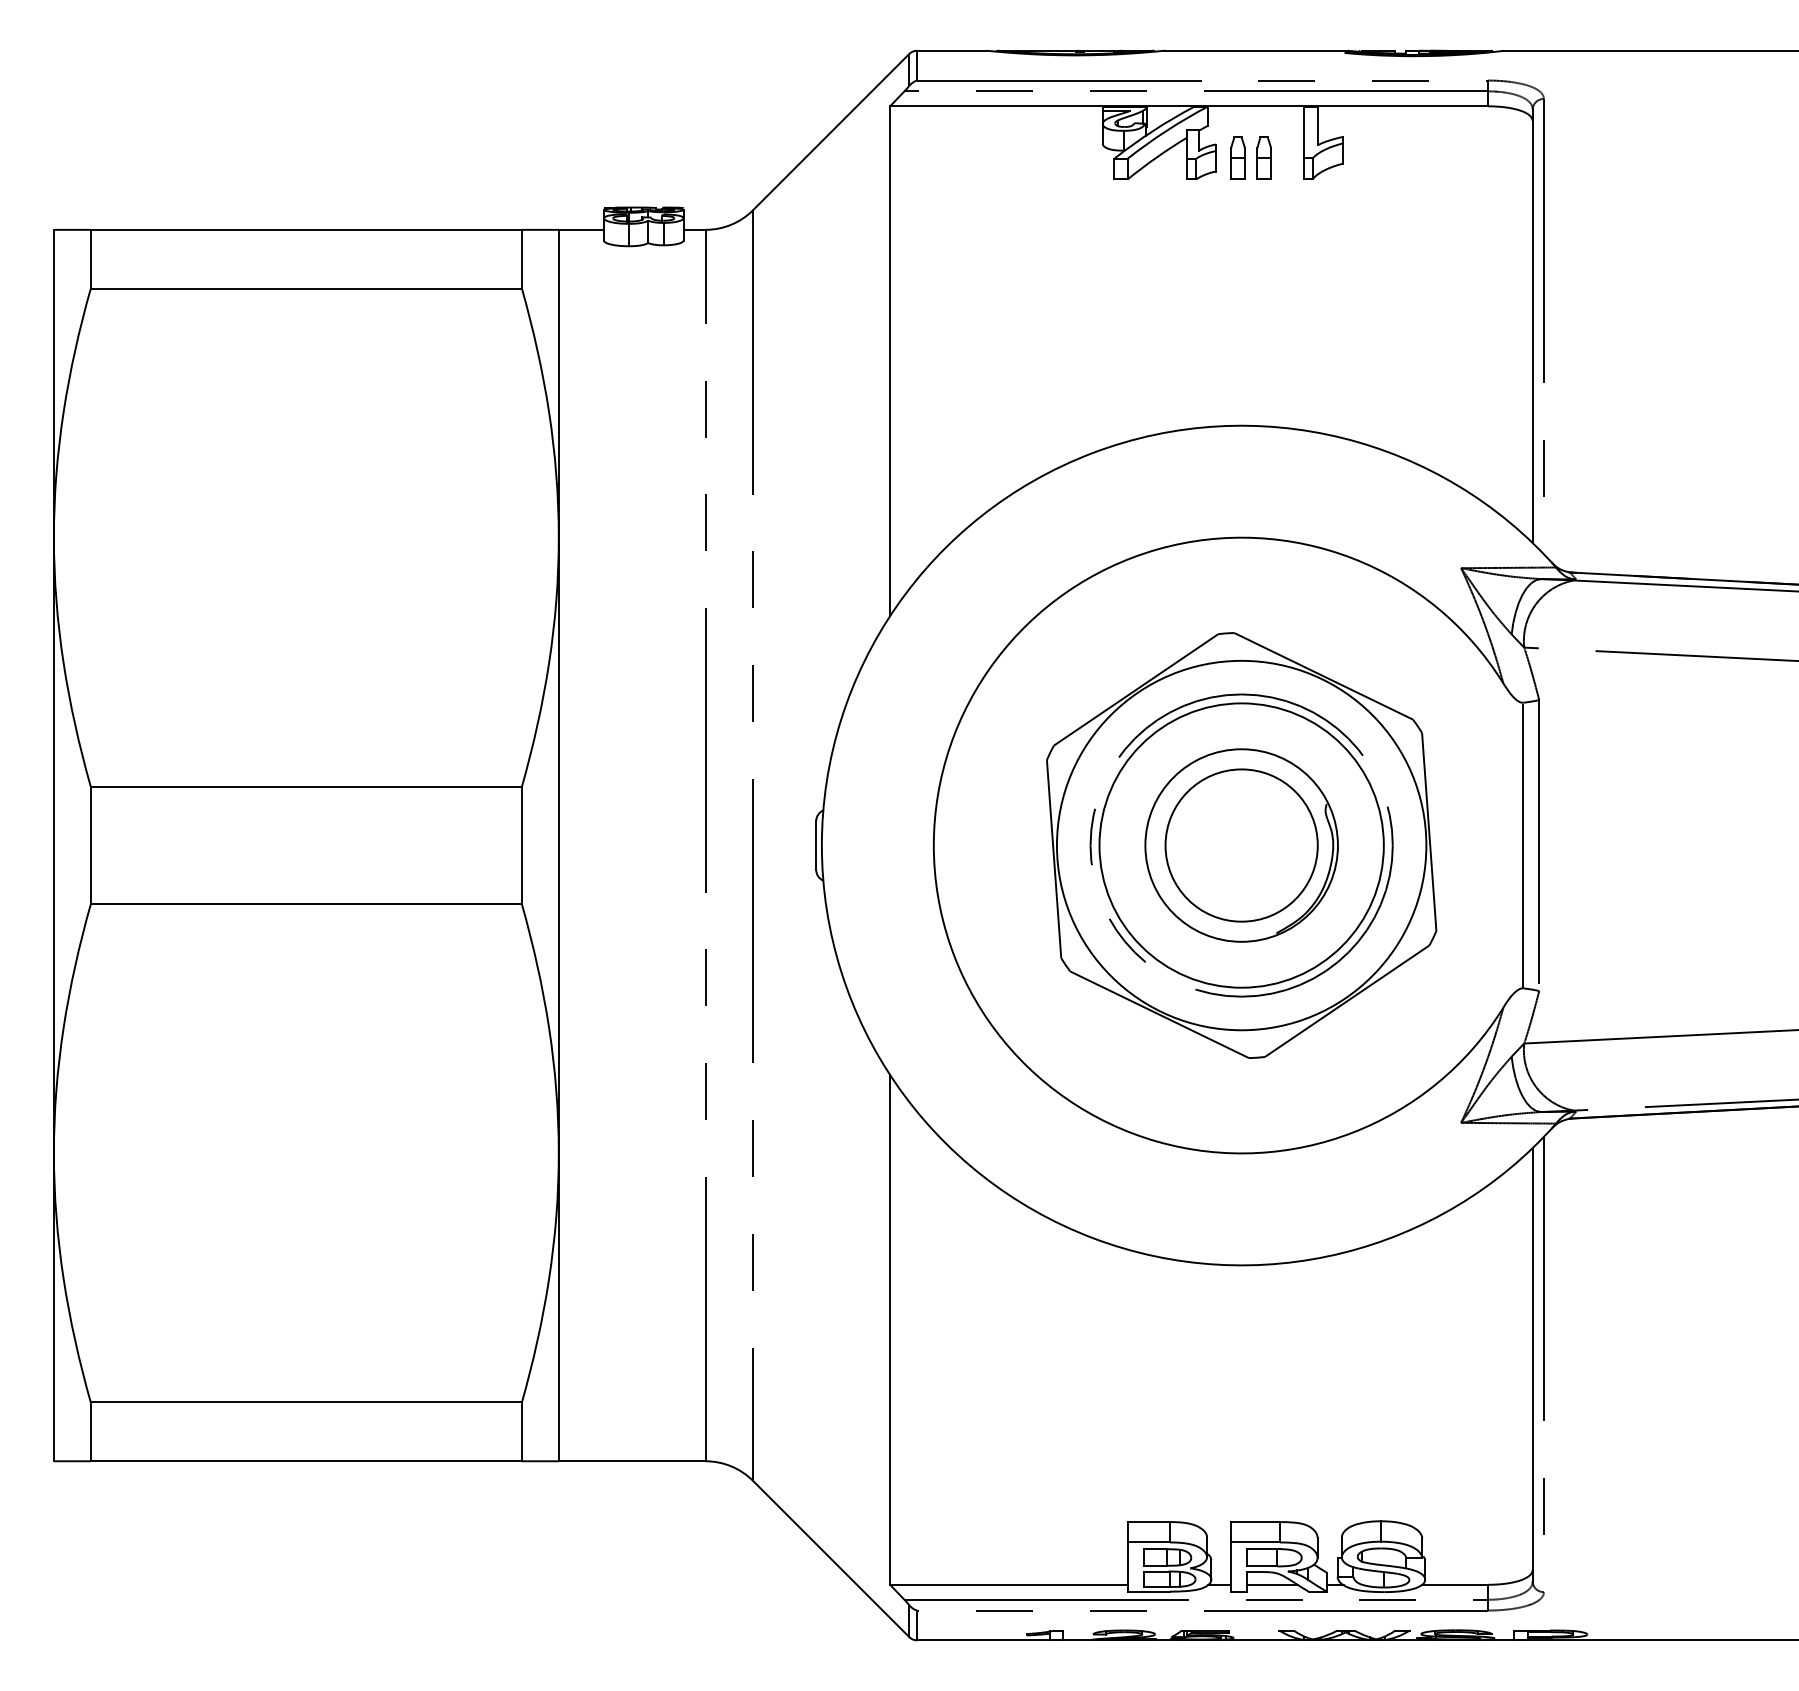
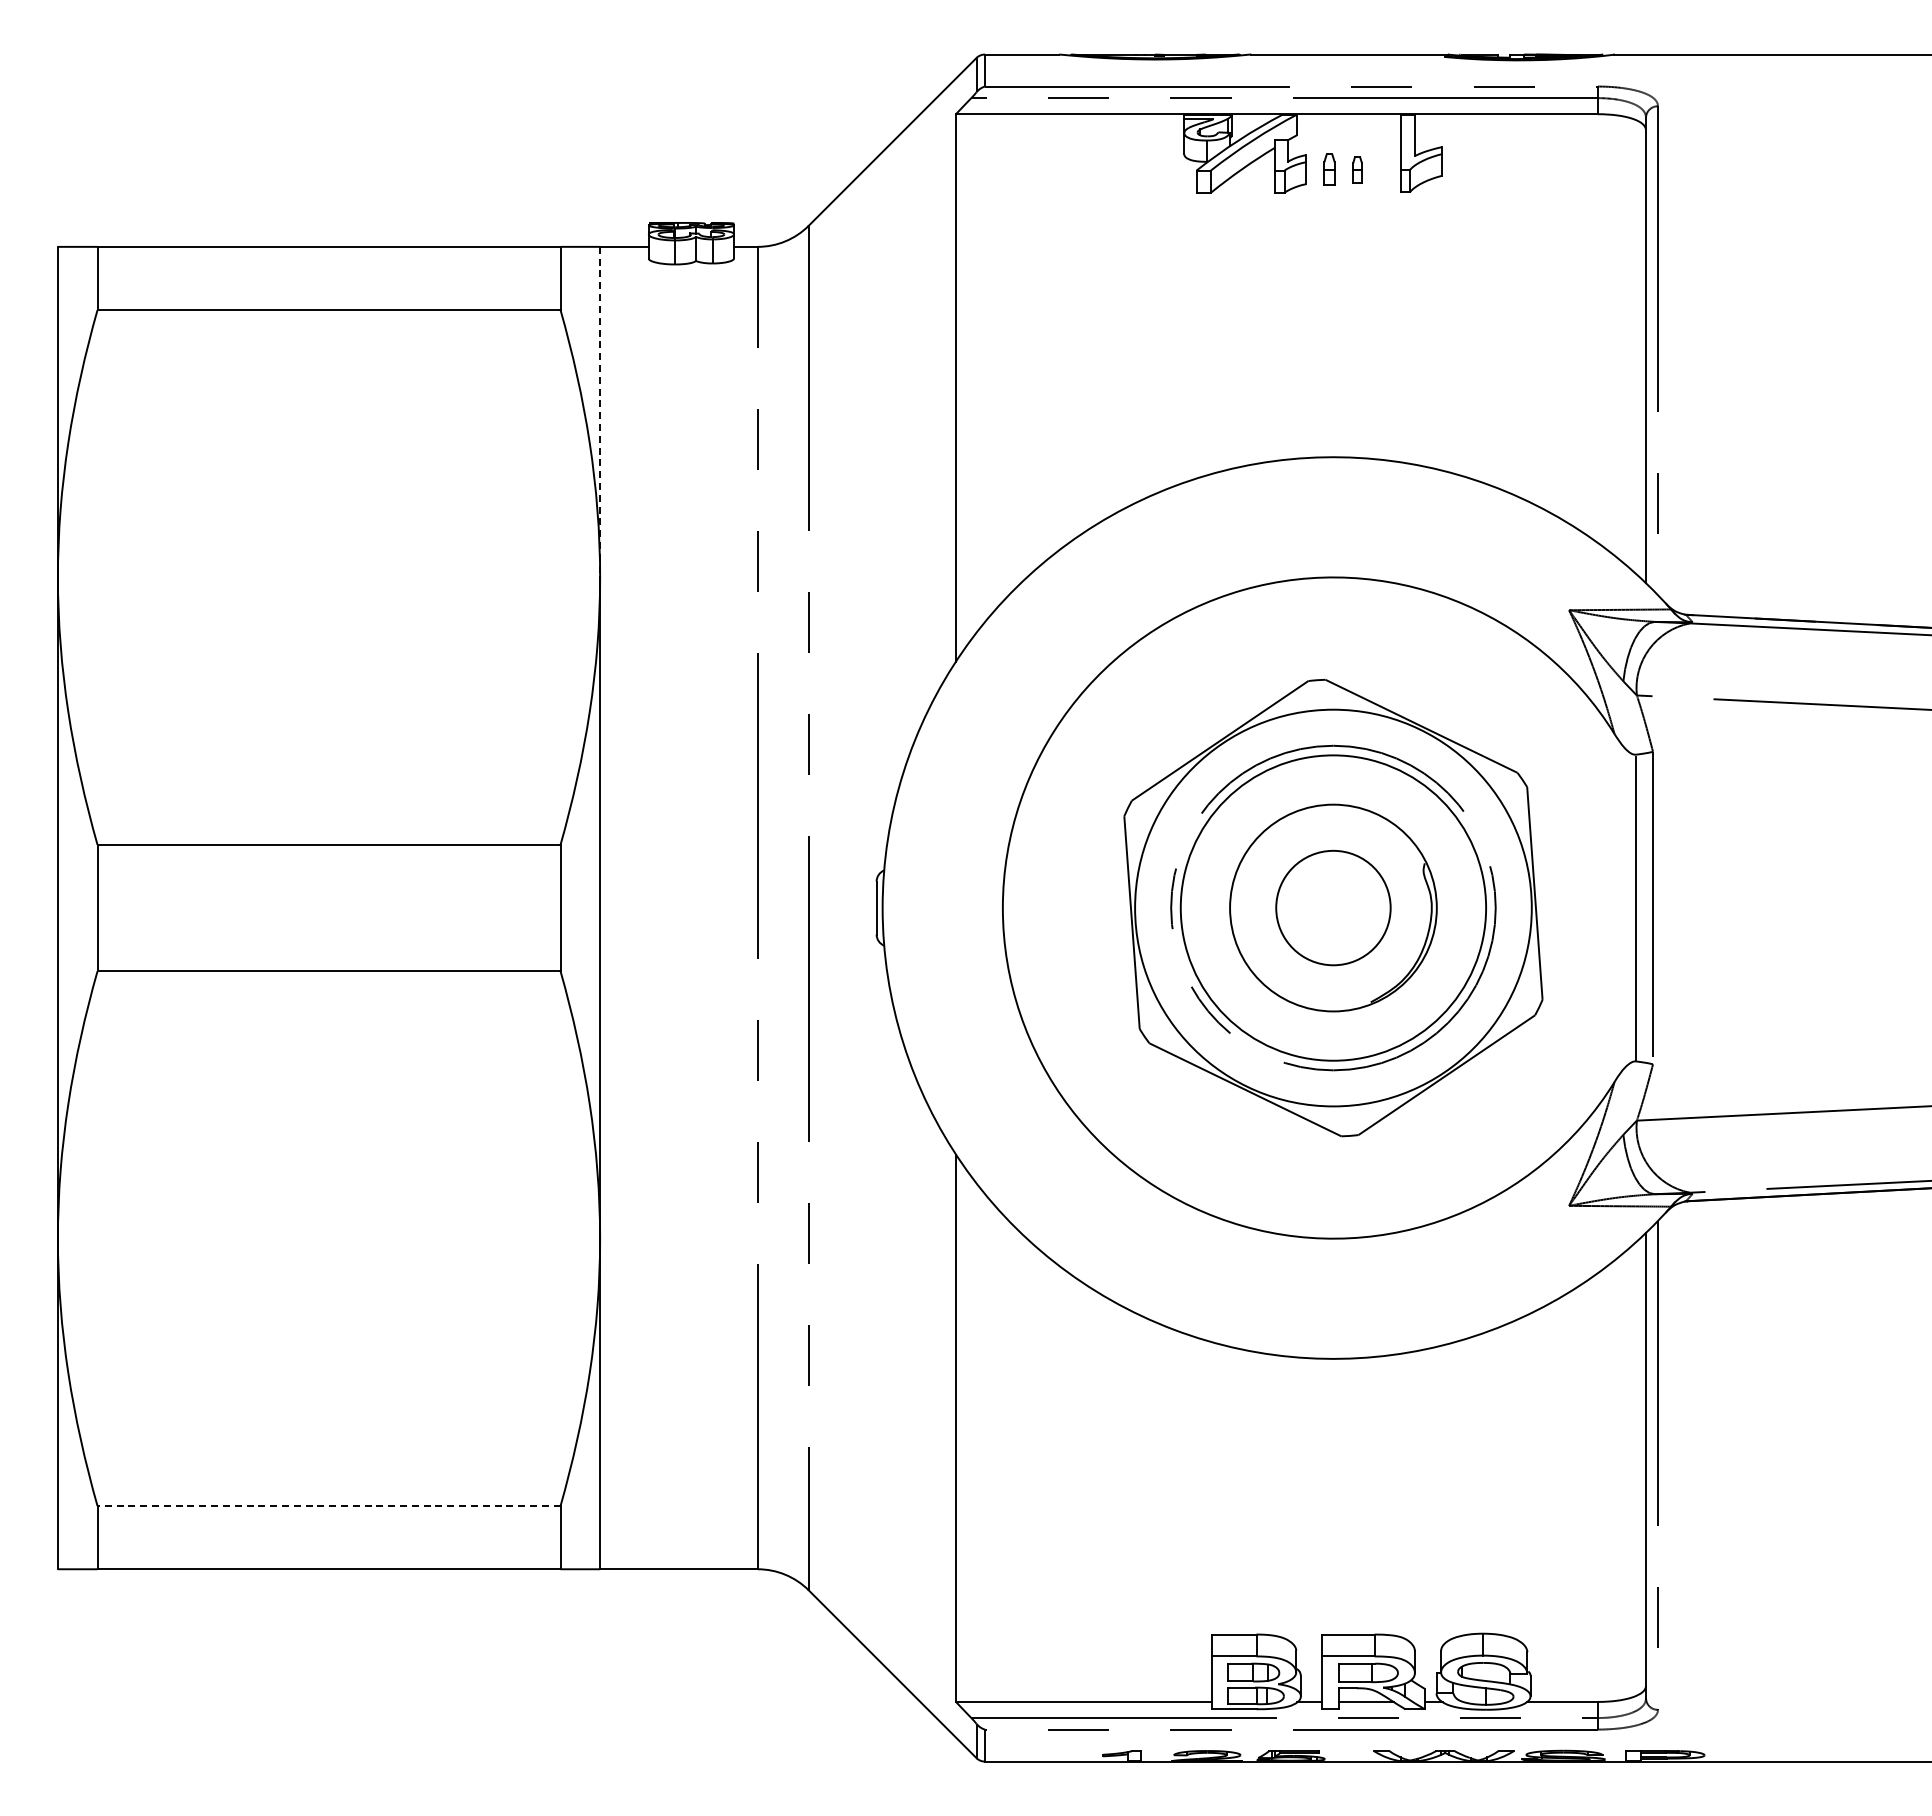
part: (1237, 157) -> (1329, 169), size x0.7
part: (1264, 157) -> (1357, 169), size x0.6
line: (559, 384) -> (600, 412), solid -> dashed
circle: (1241, 845) -> (1333, 907), size x0.7
line: (306, 1402) -> (329, 1506), solid -> dashed

